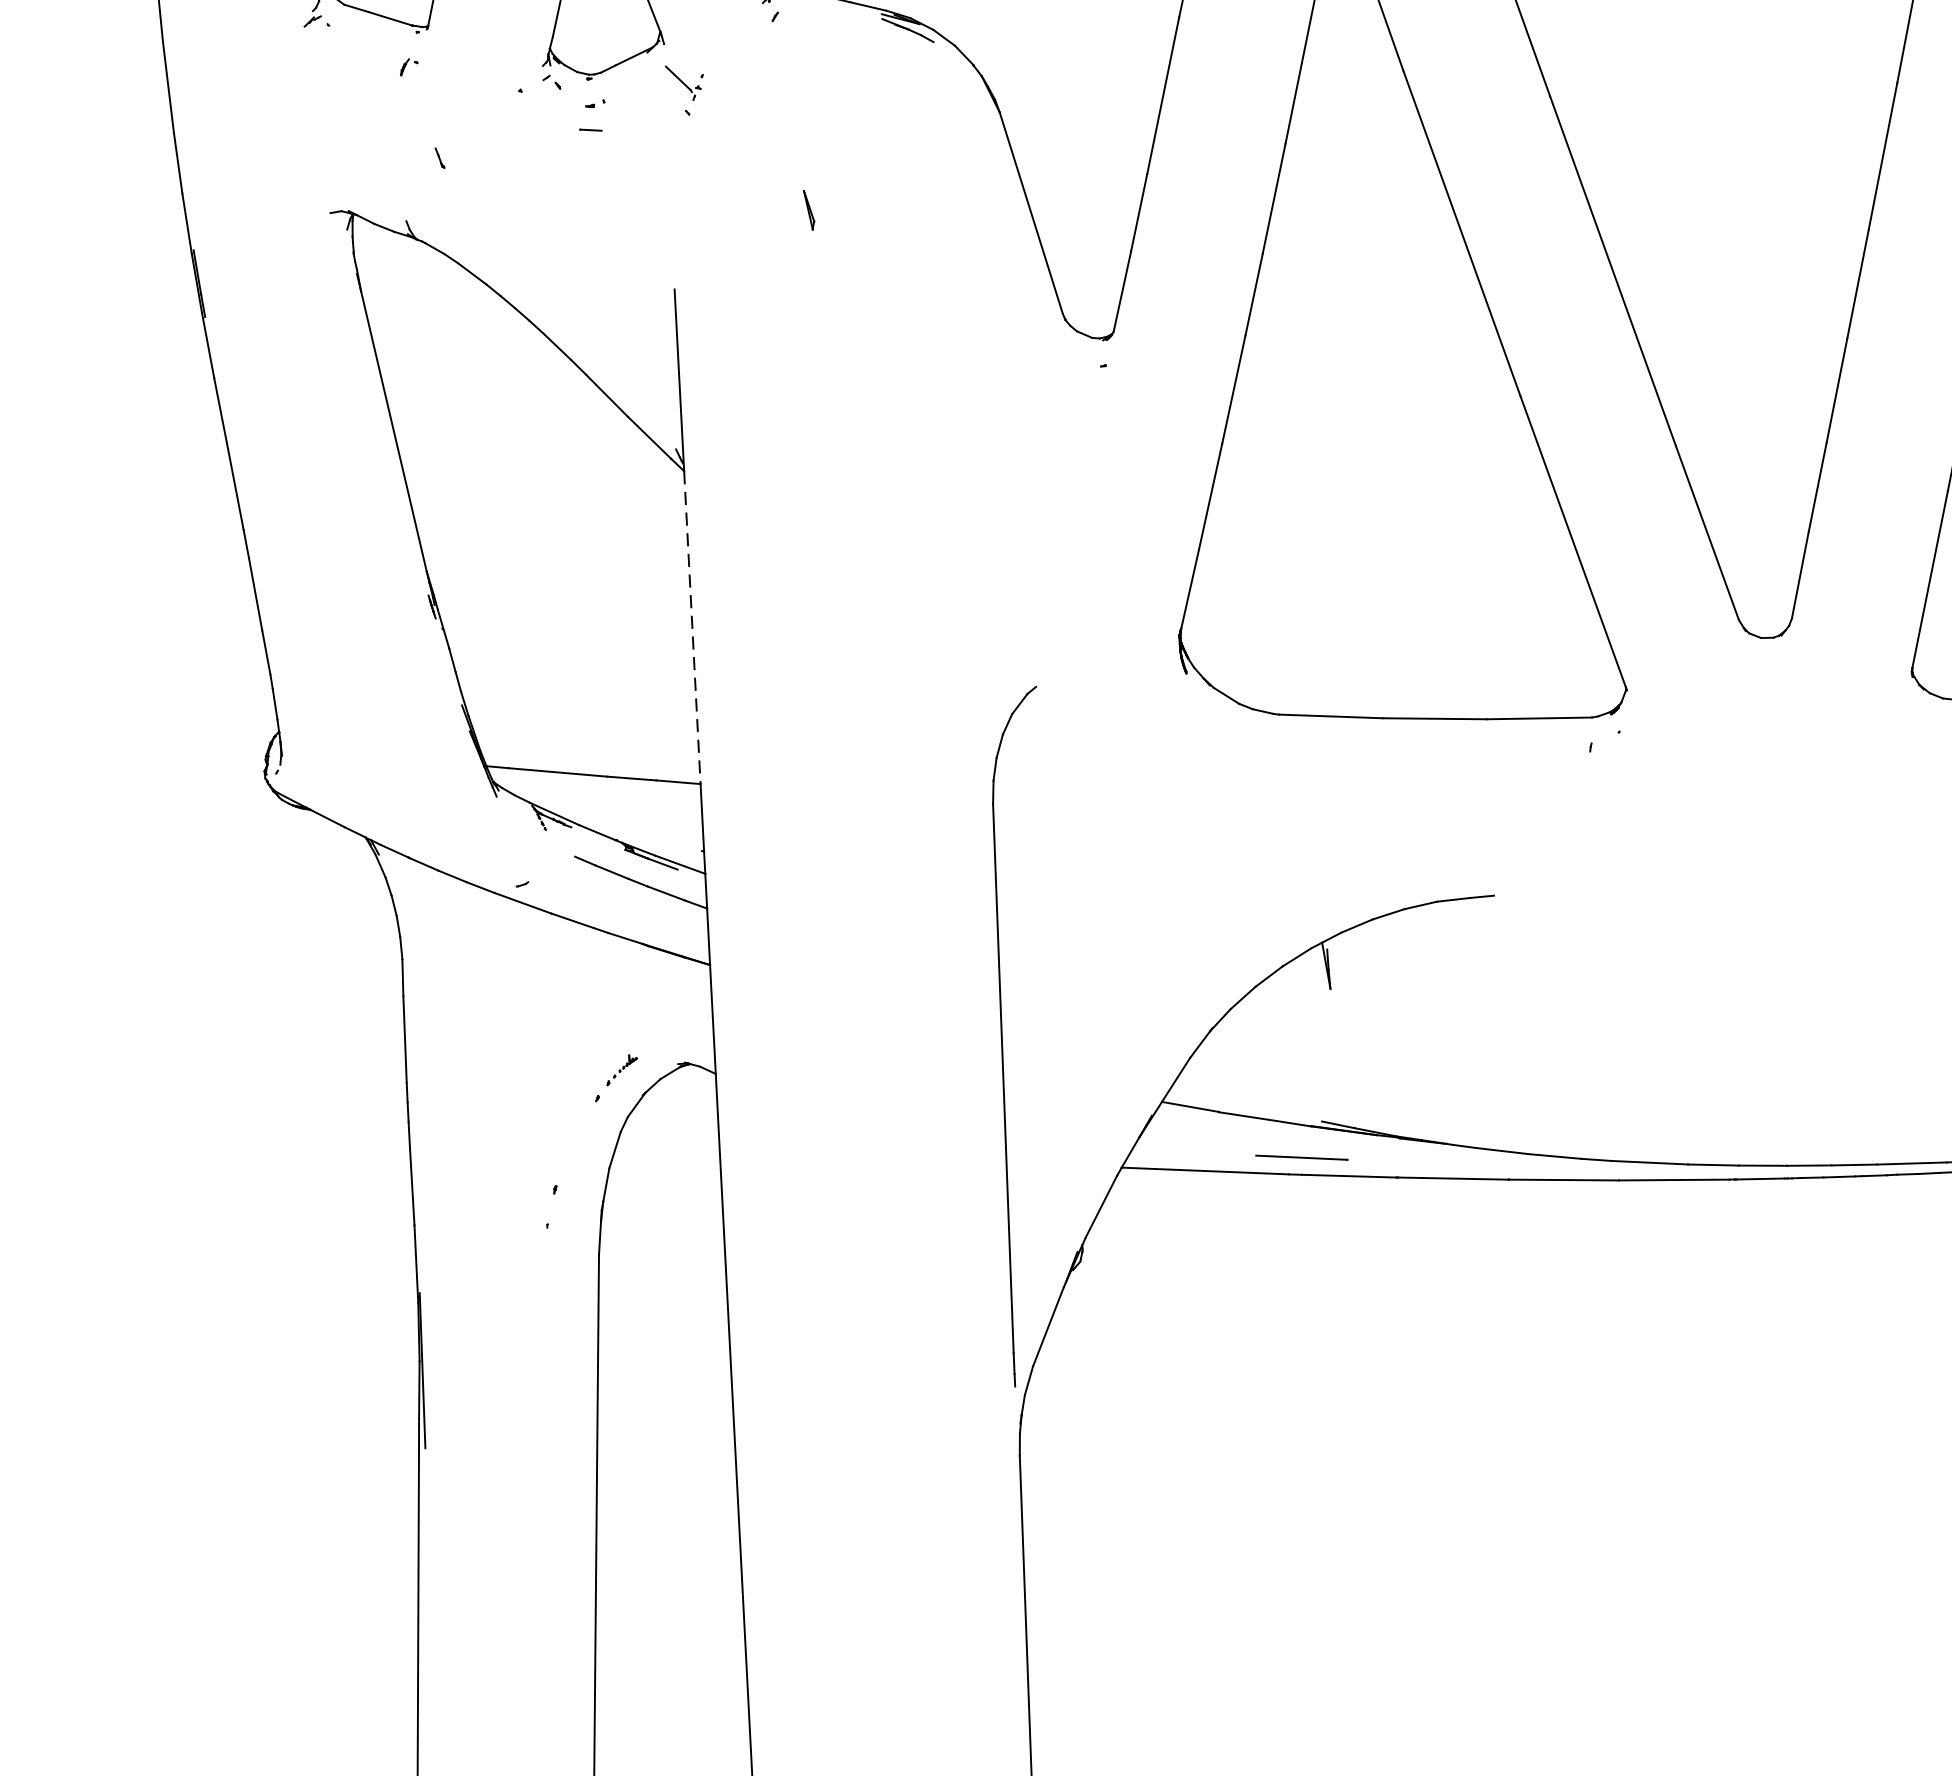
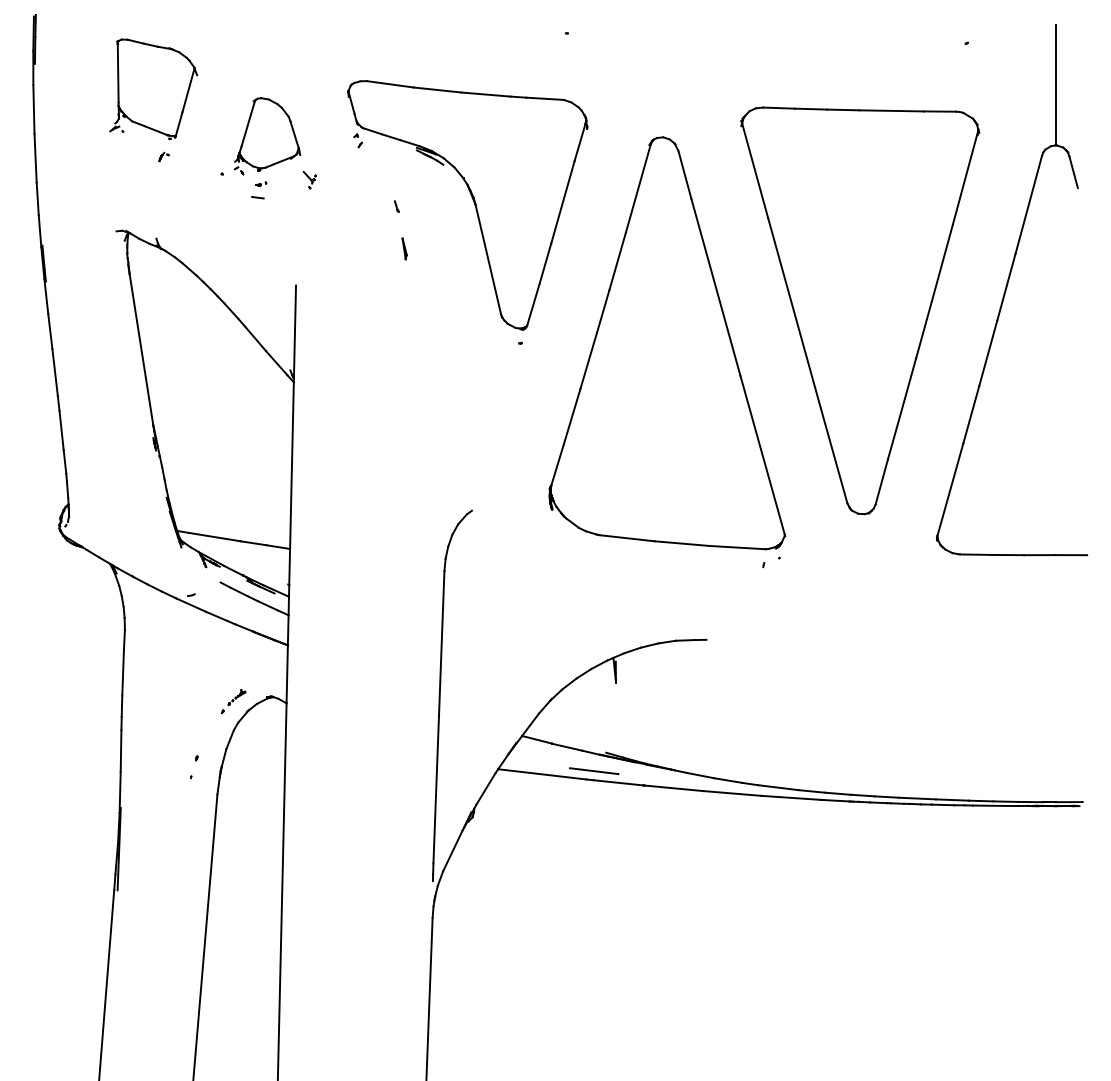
part: (684, 88) -> (309, 179), size x0.62
part: (439, 158) -> (396, 206), moved
line: (808, 209) -> (404, 248), moved
line: (691, 629) -> (291, 466), dashed -> solid

